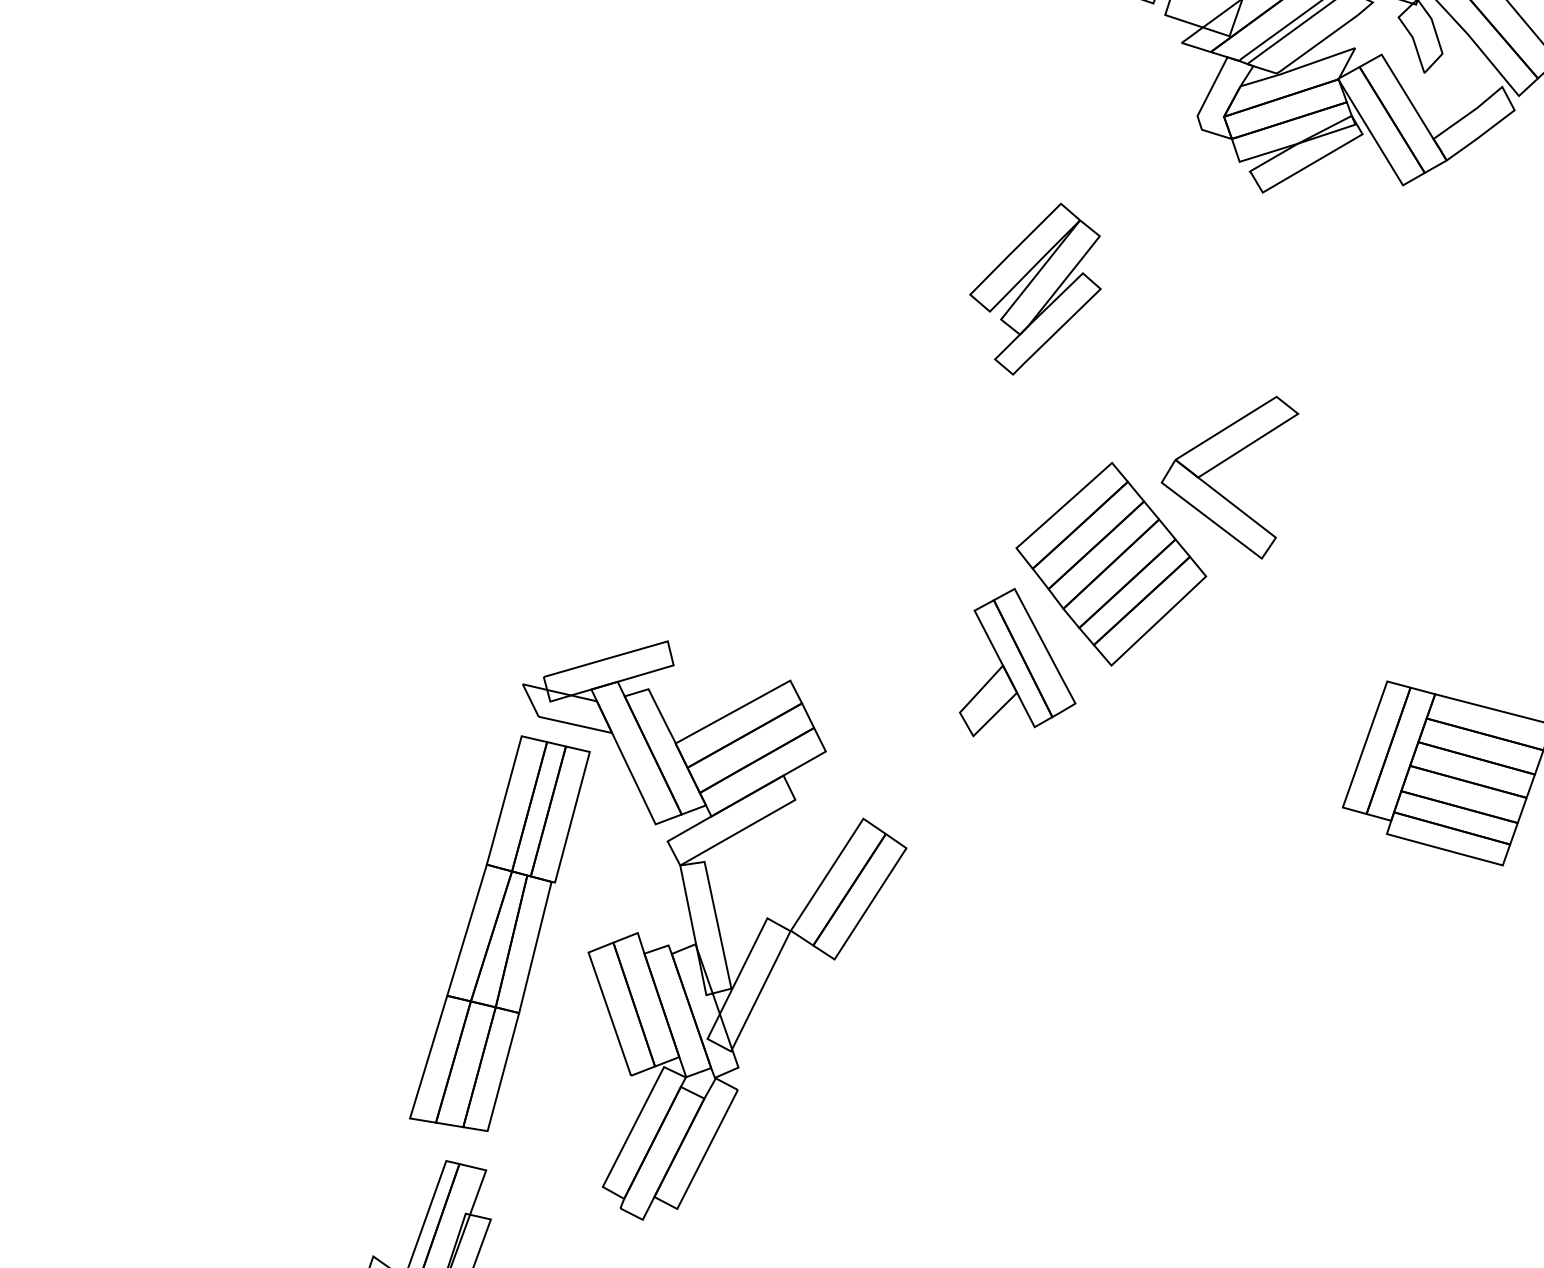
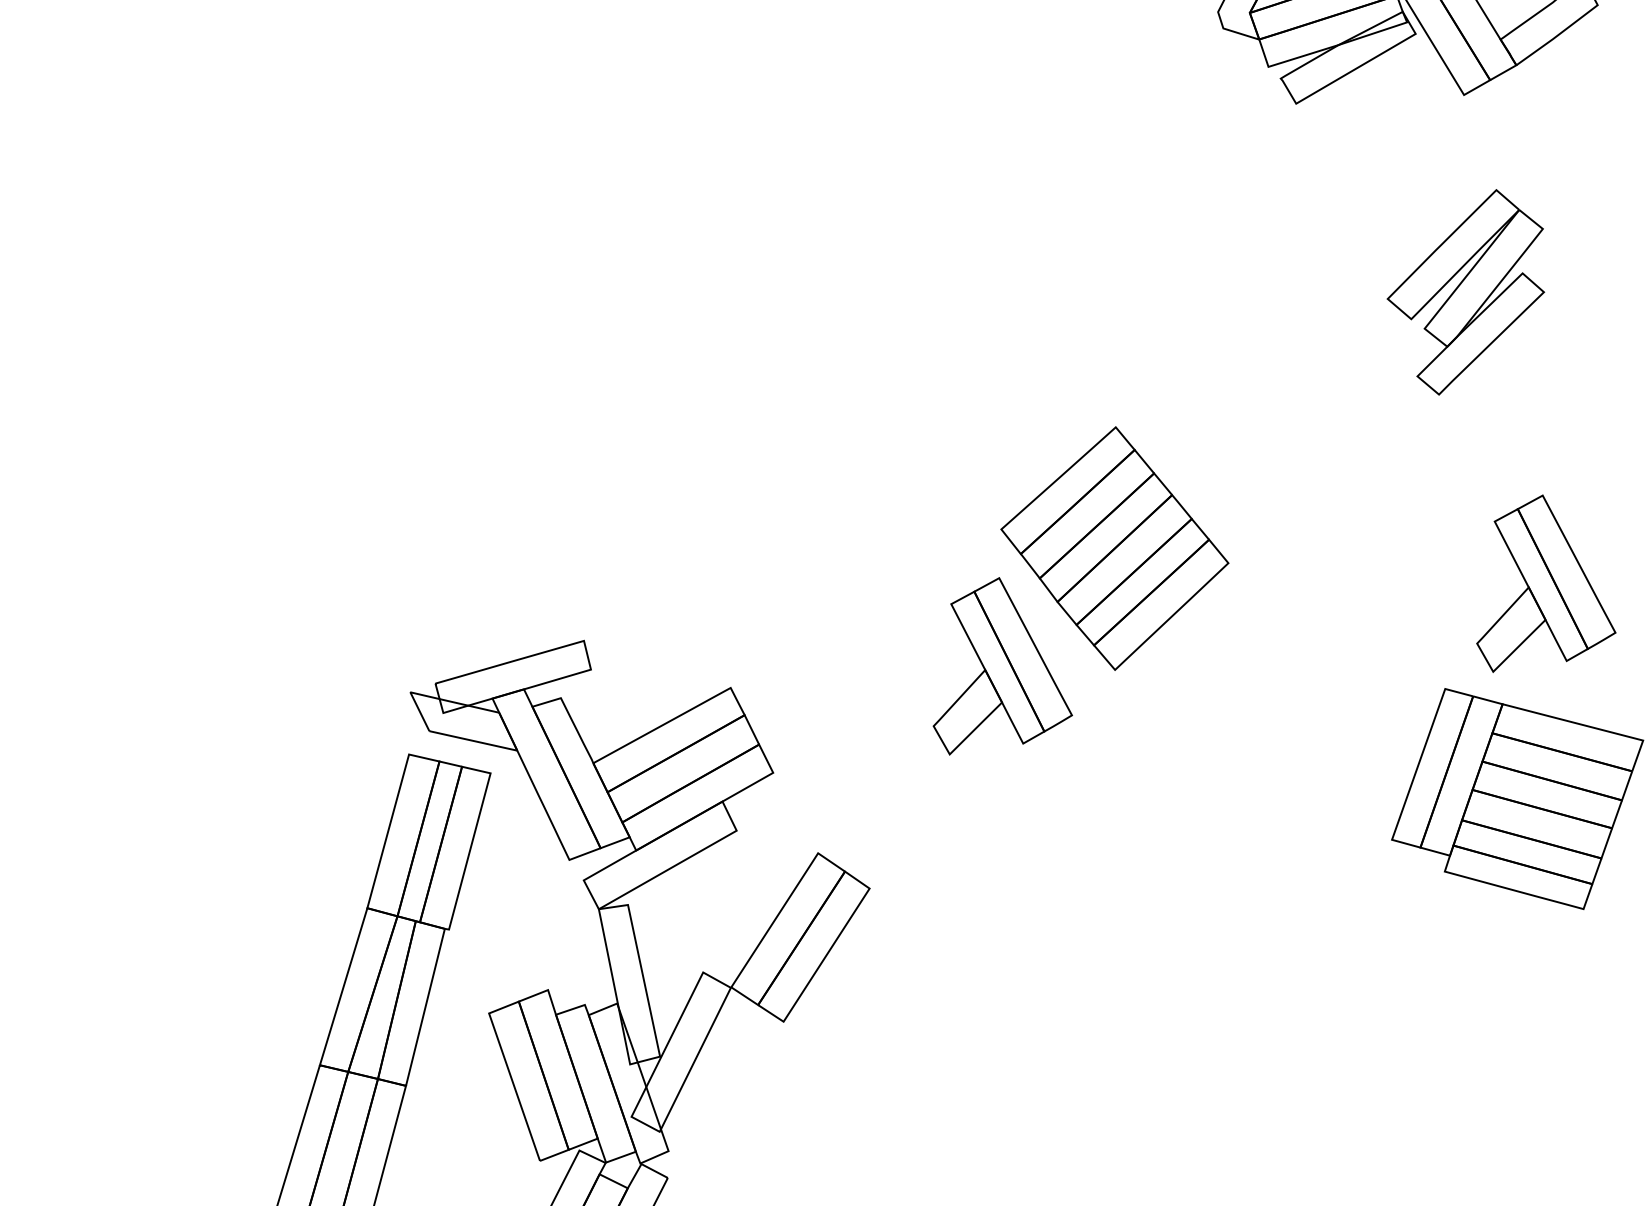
part: (1035, 288) -> (1465, 291), moved
part: (1219, 465) -> (1244, 430), removed
part: (1471, 593) -> (1546, 583), added

